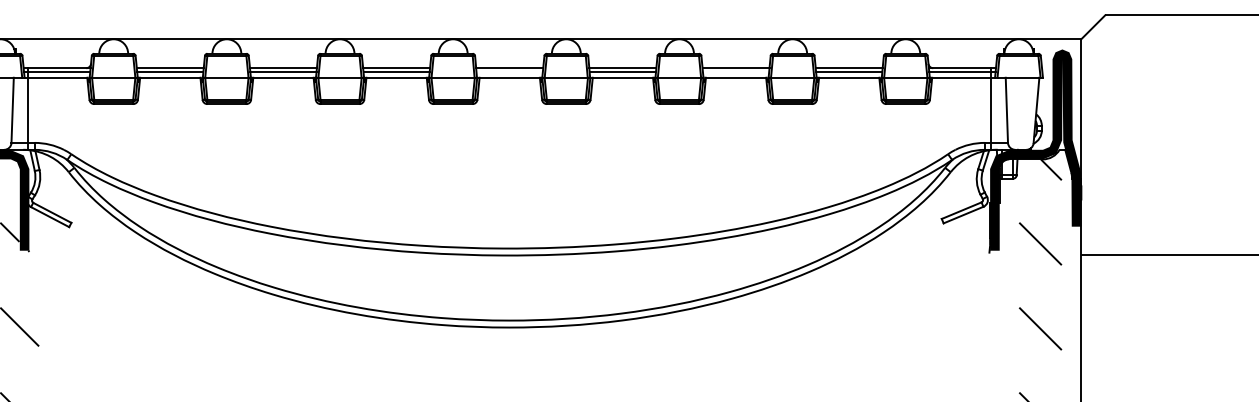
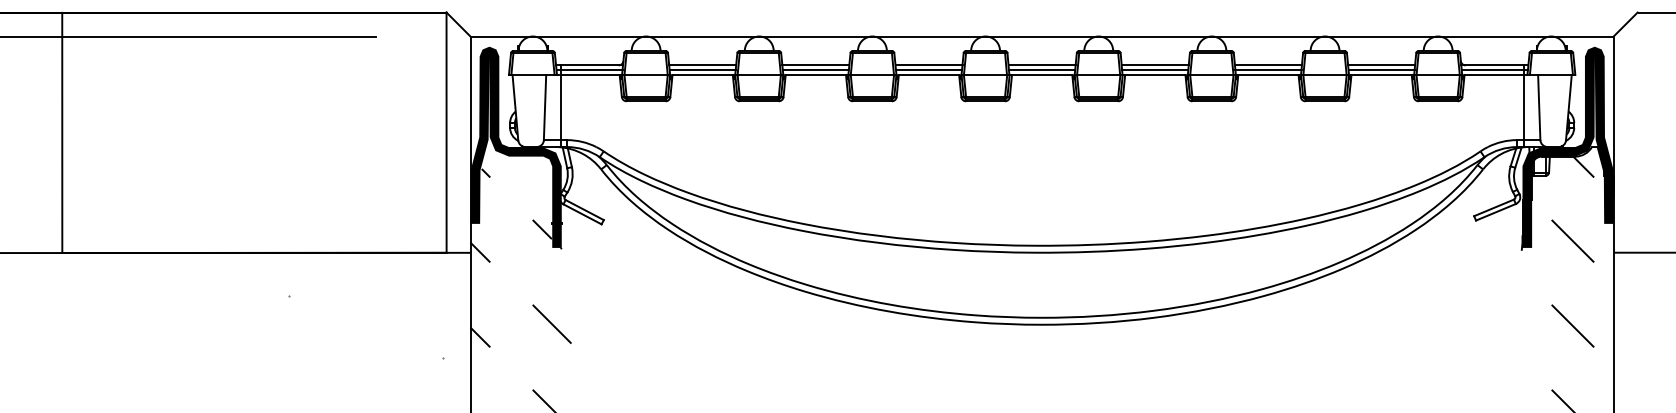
line: (509, 72) -> (1041, 69), added
line: (736, 72) -> (1268, 69), added

